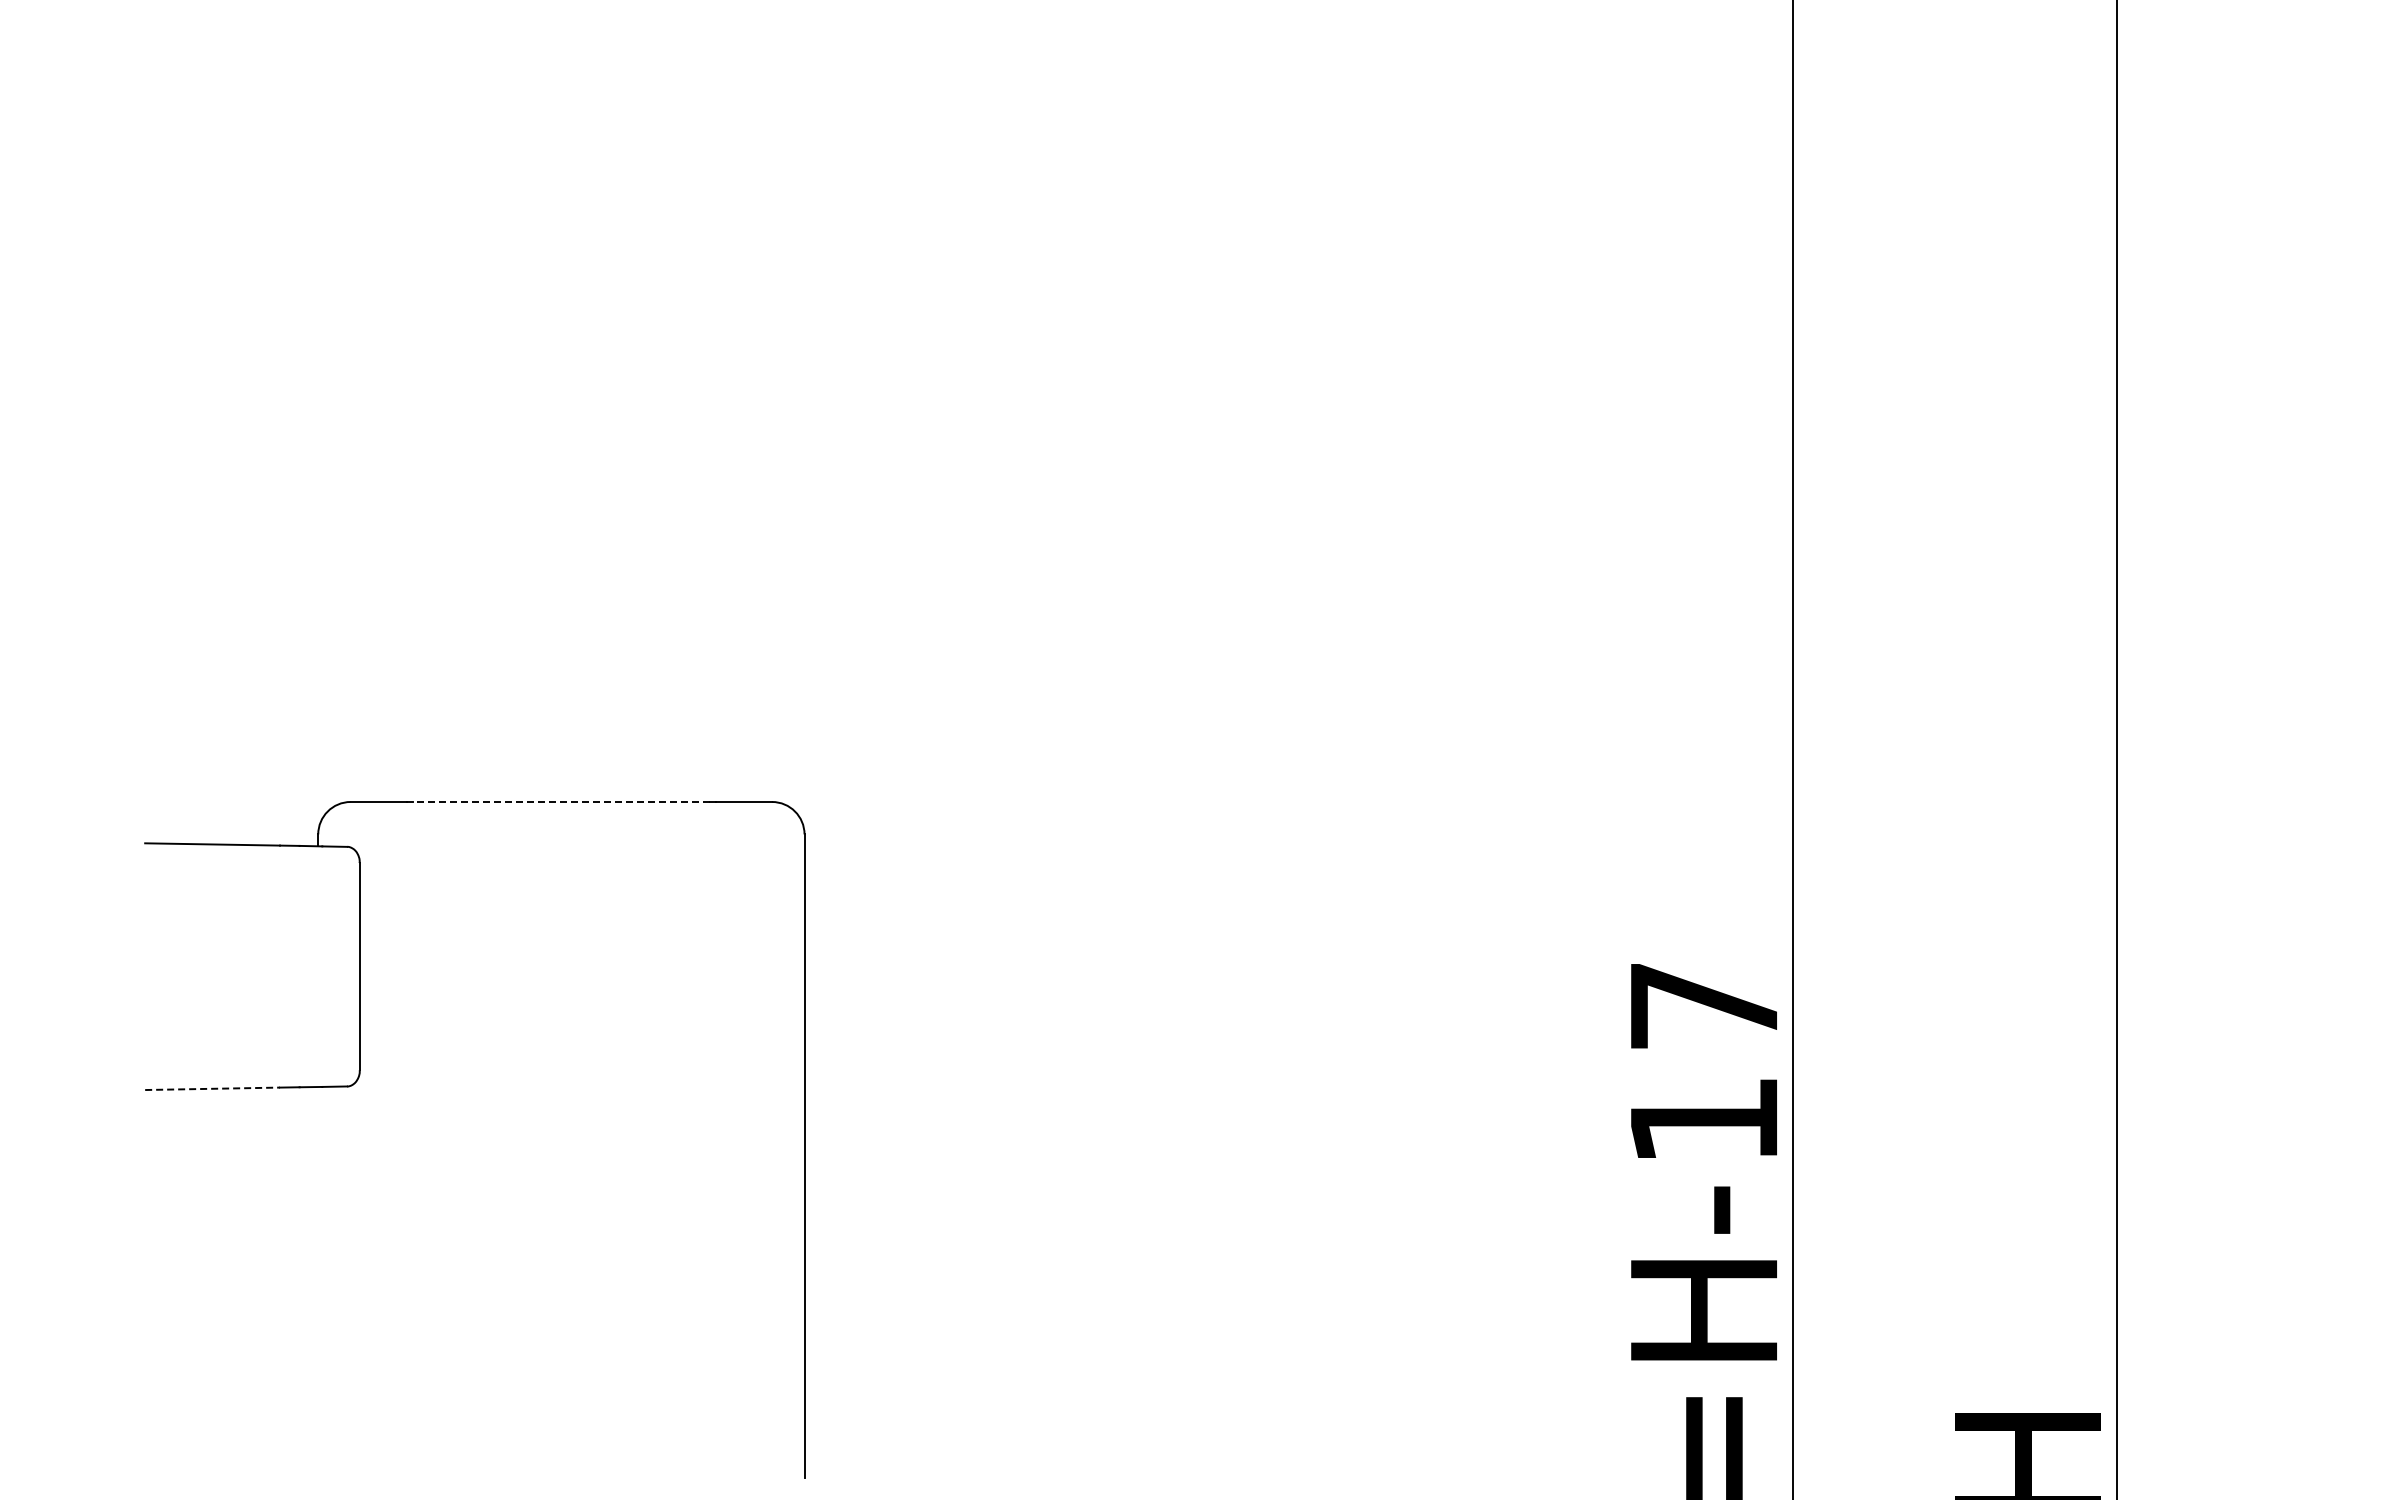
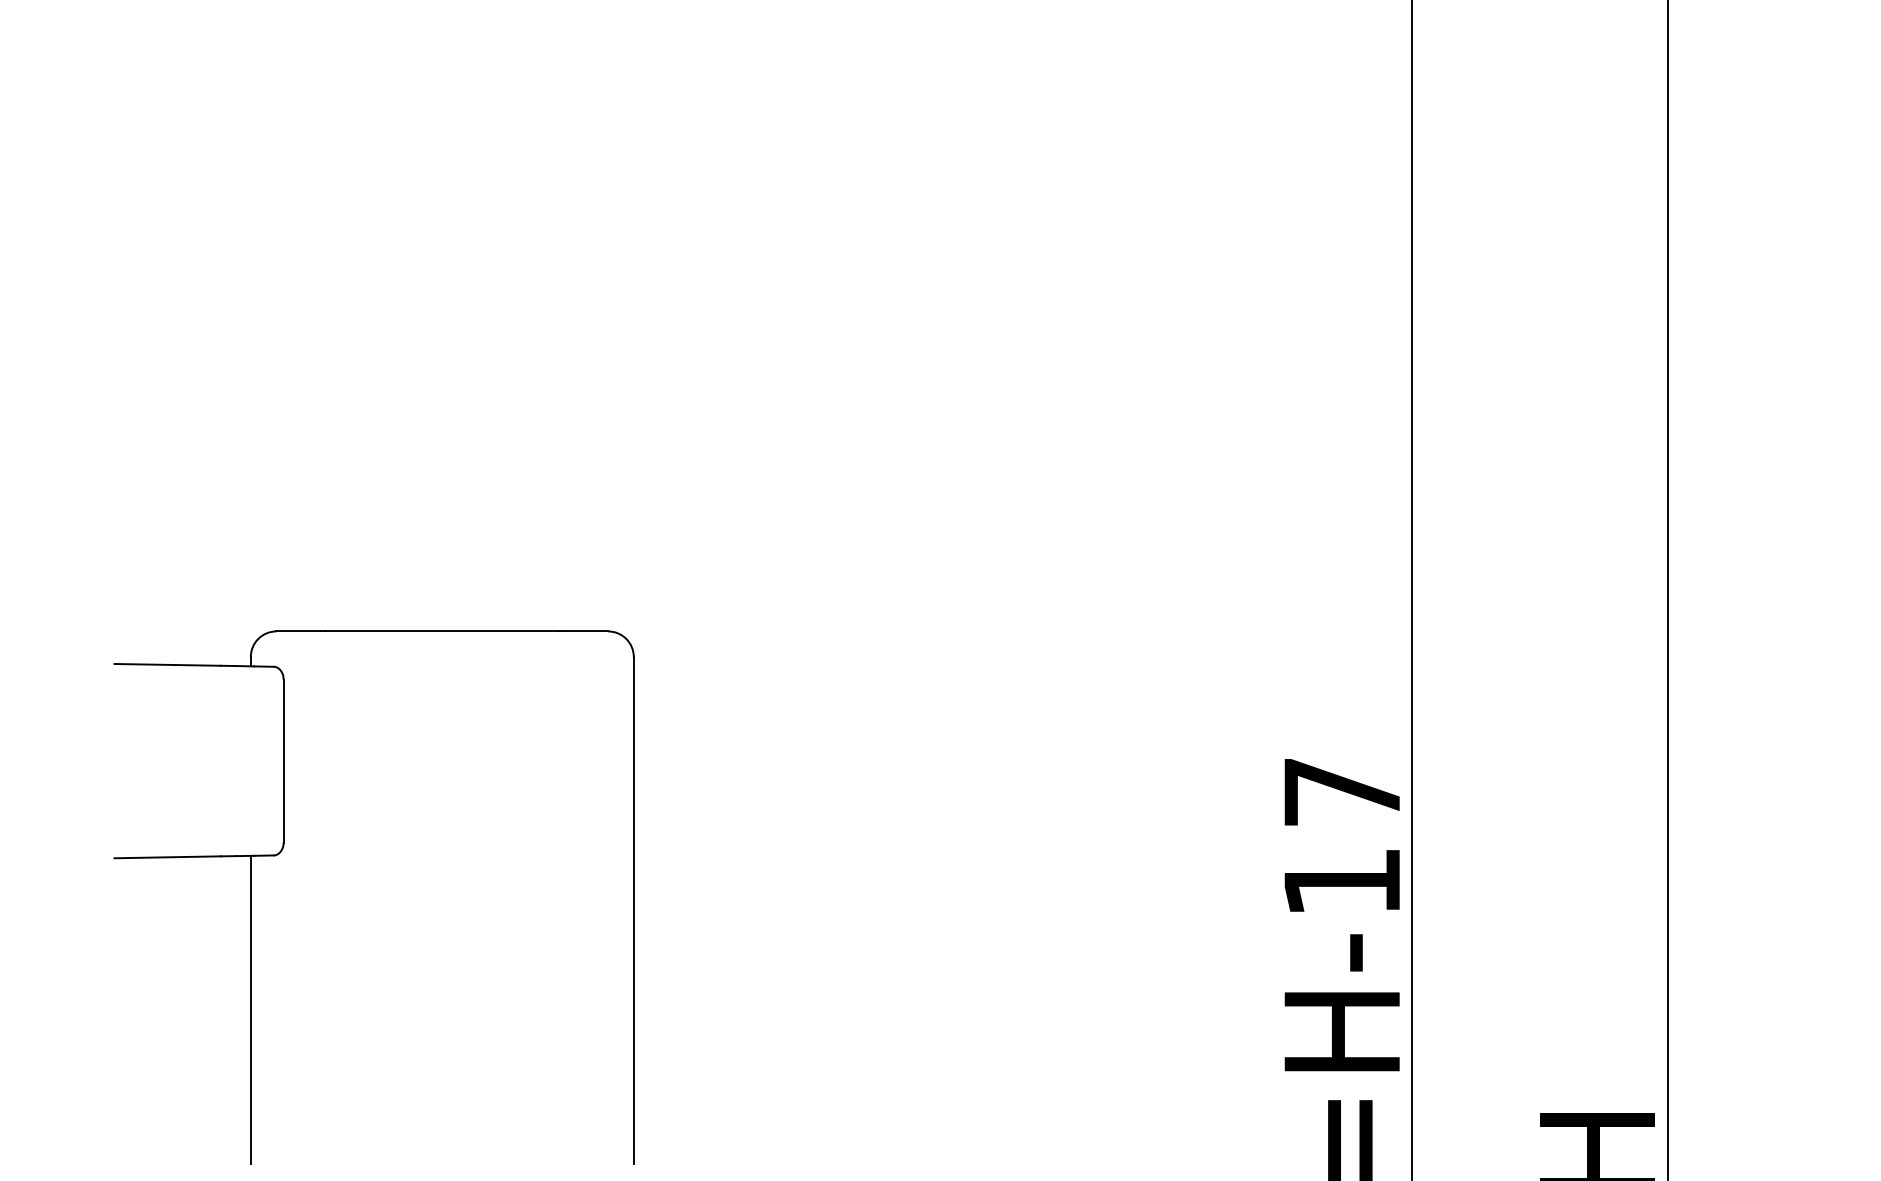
line: (561, 801) -> (442, 631), dashed -> solid
line: (213, 1088) -> (168, 857), dashed -> solid
line: (318, 1281) -> (251, 1009), added

